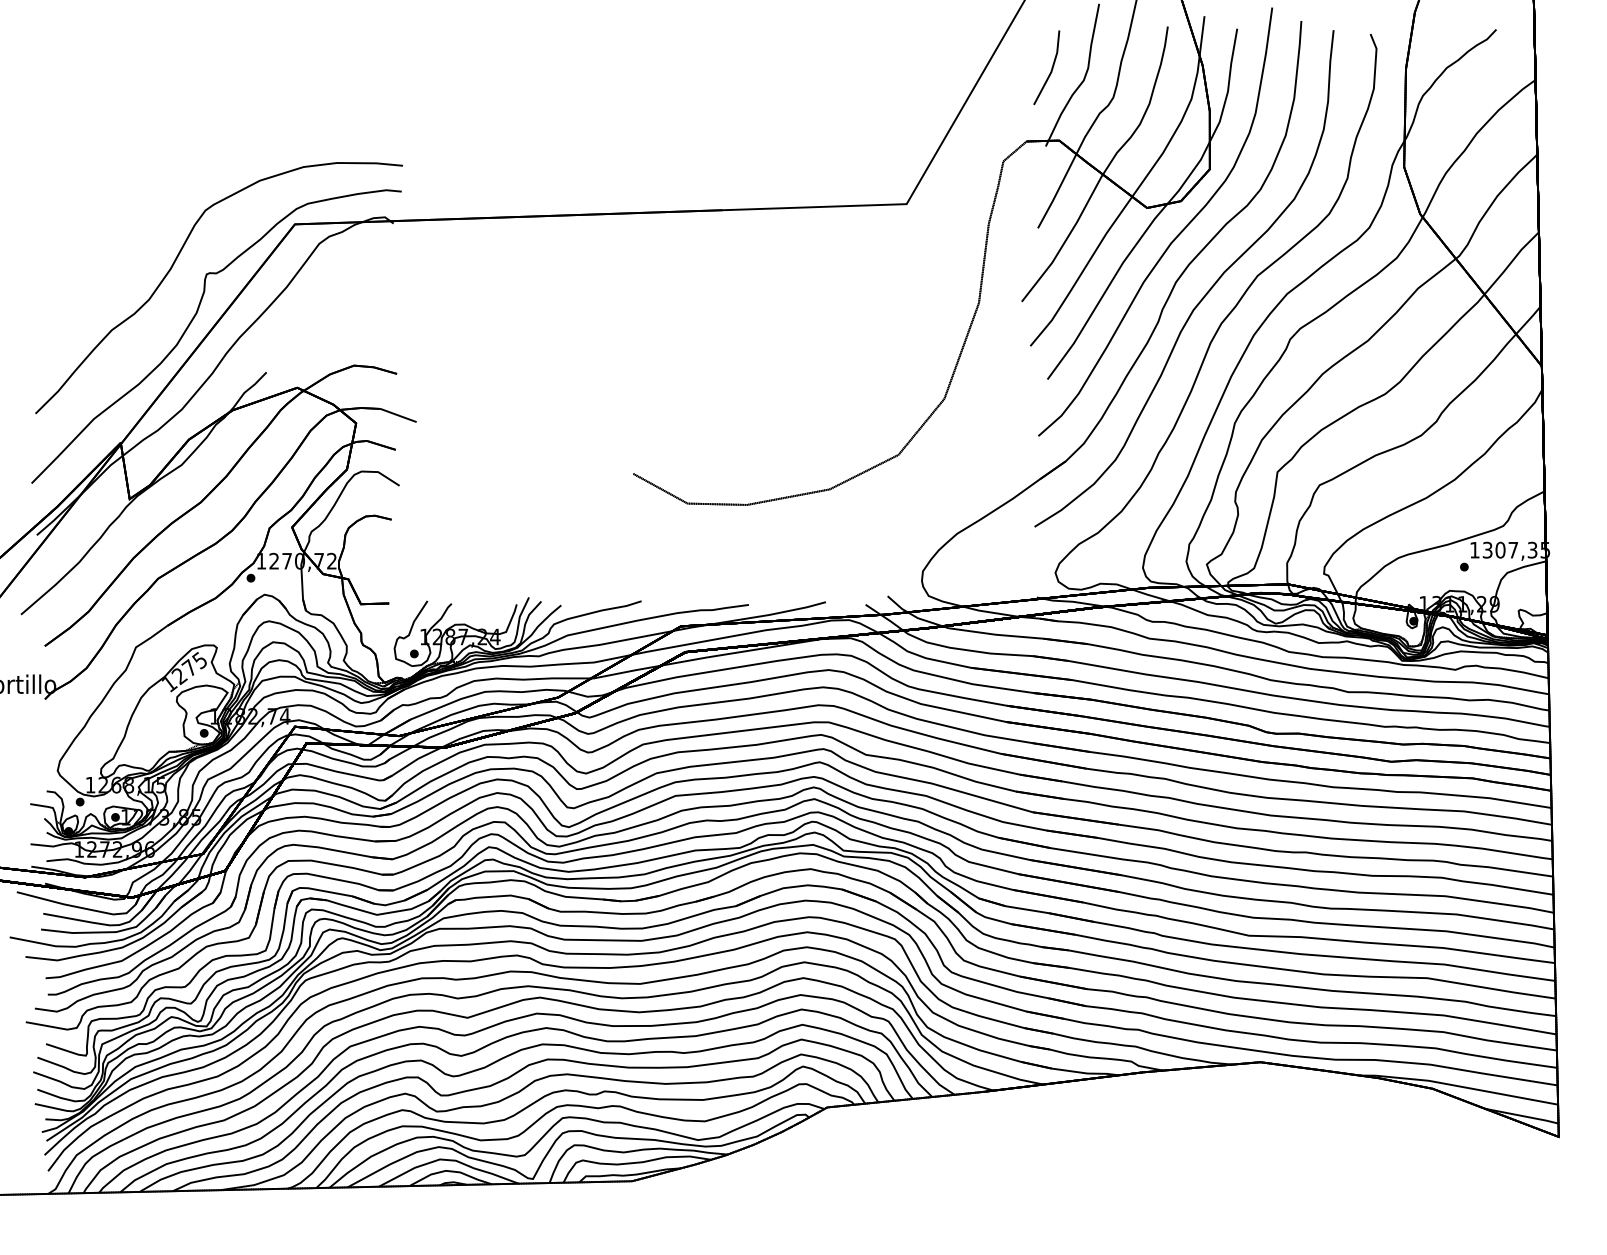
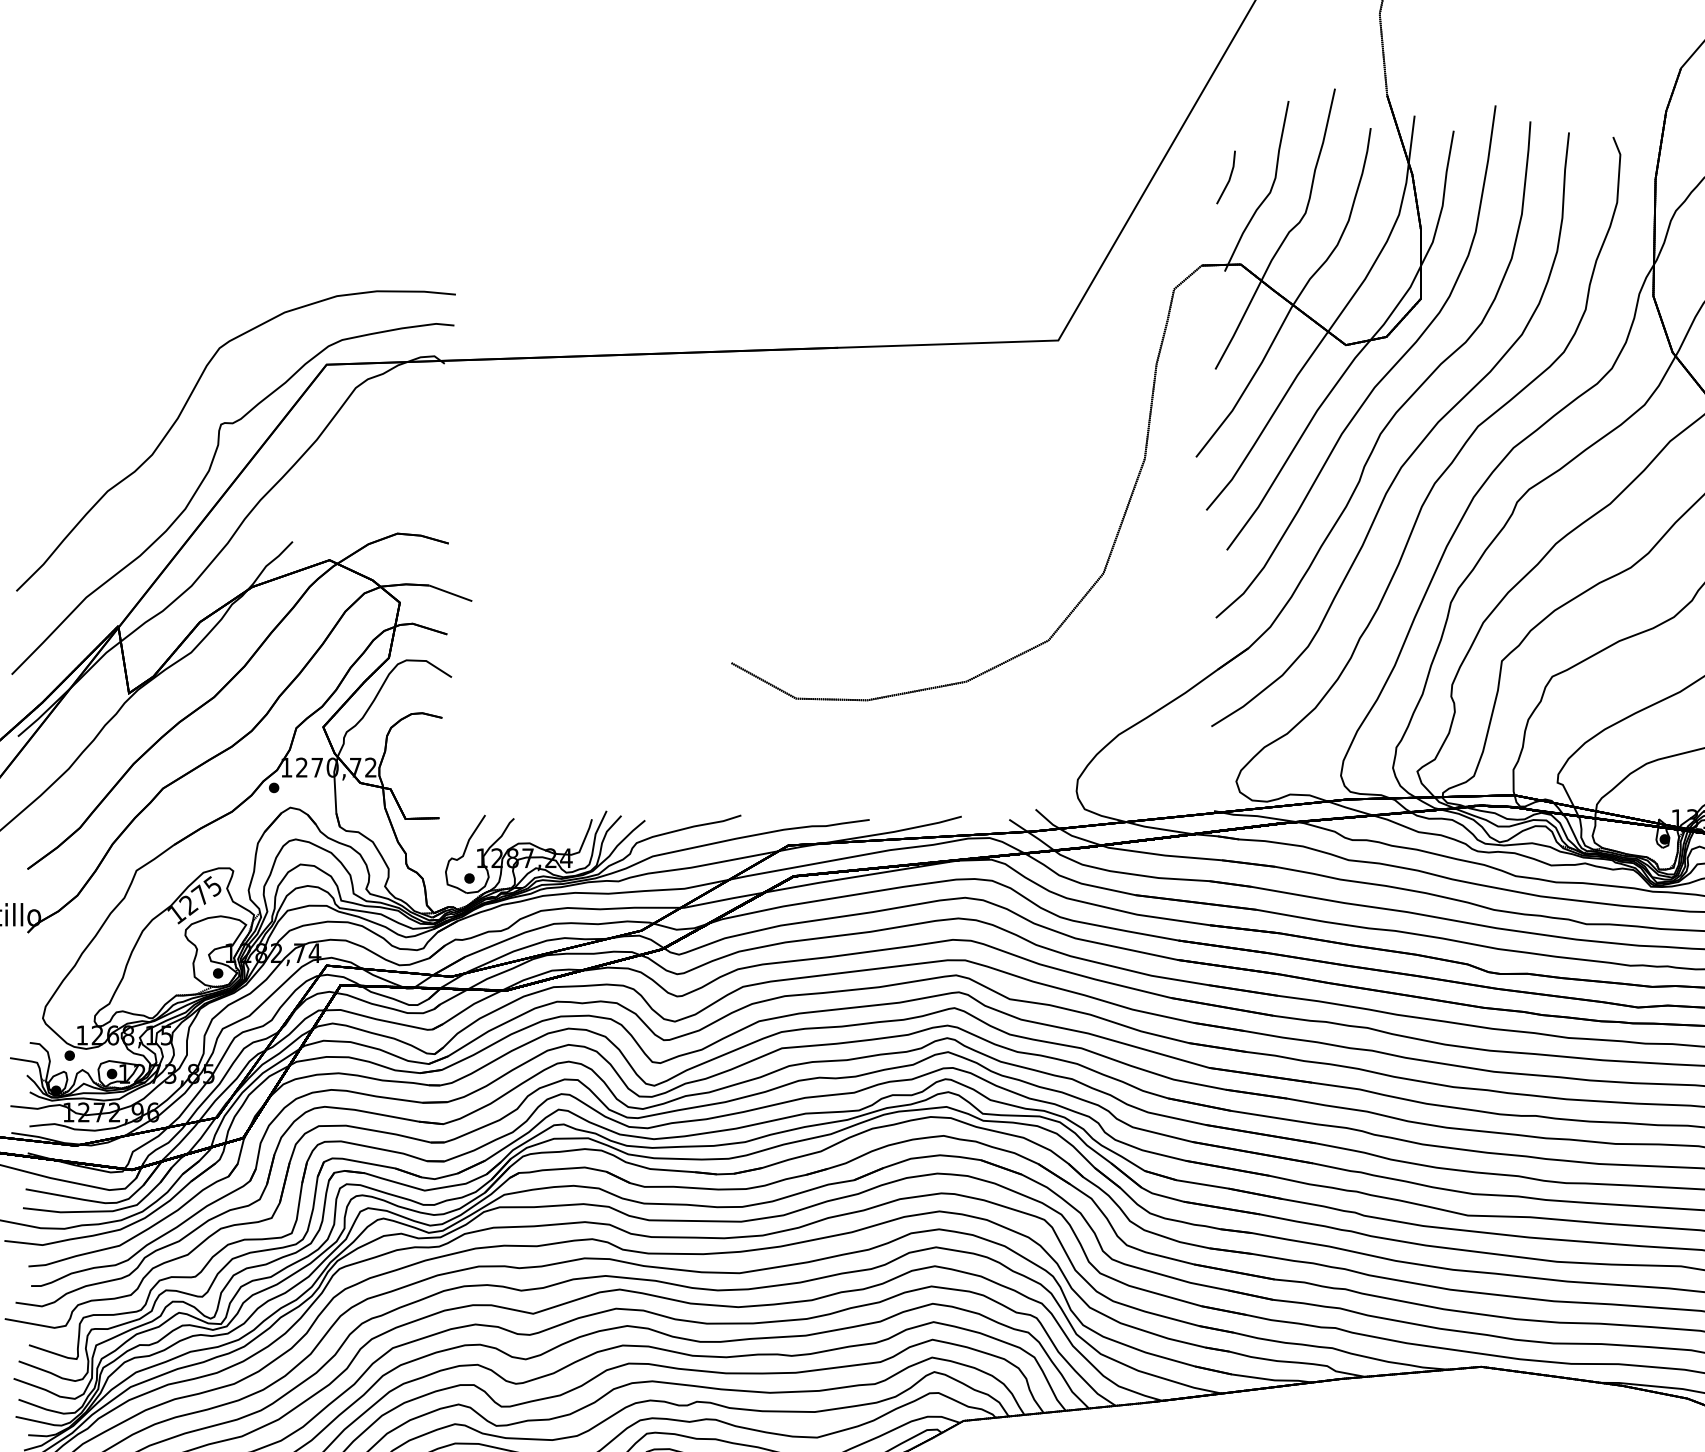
part: (1046, 67) -> (1225, 177), size x0.6

